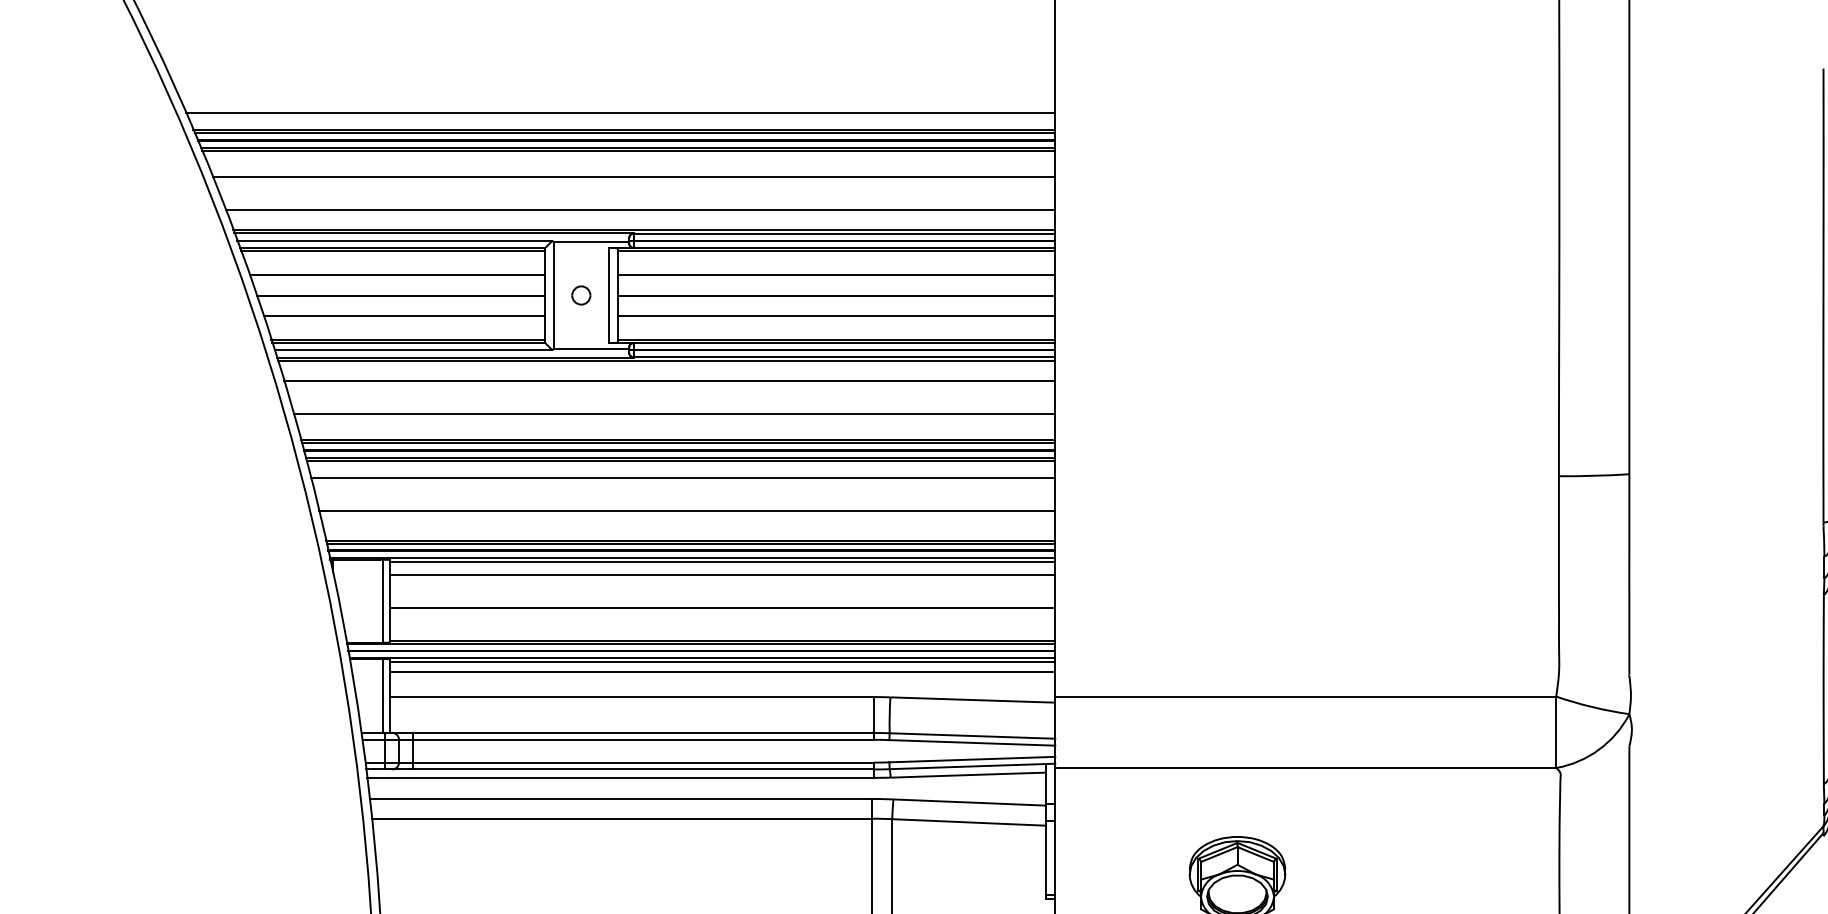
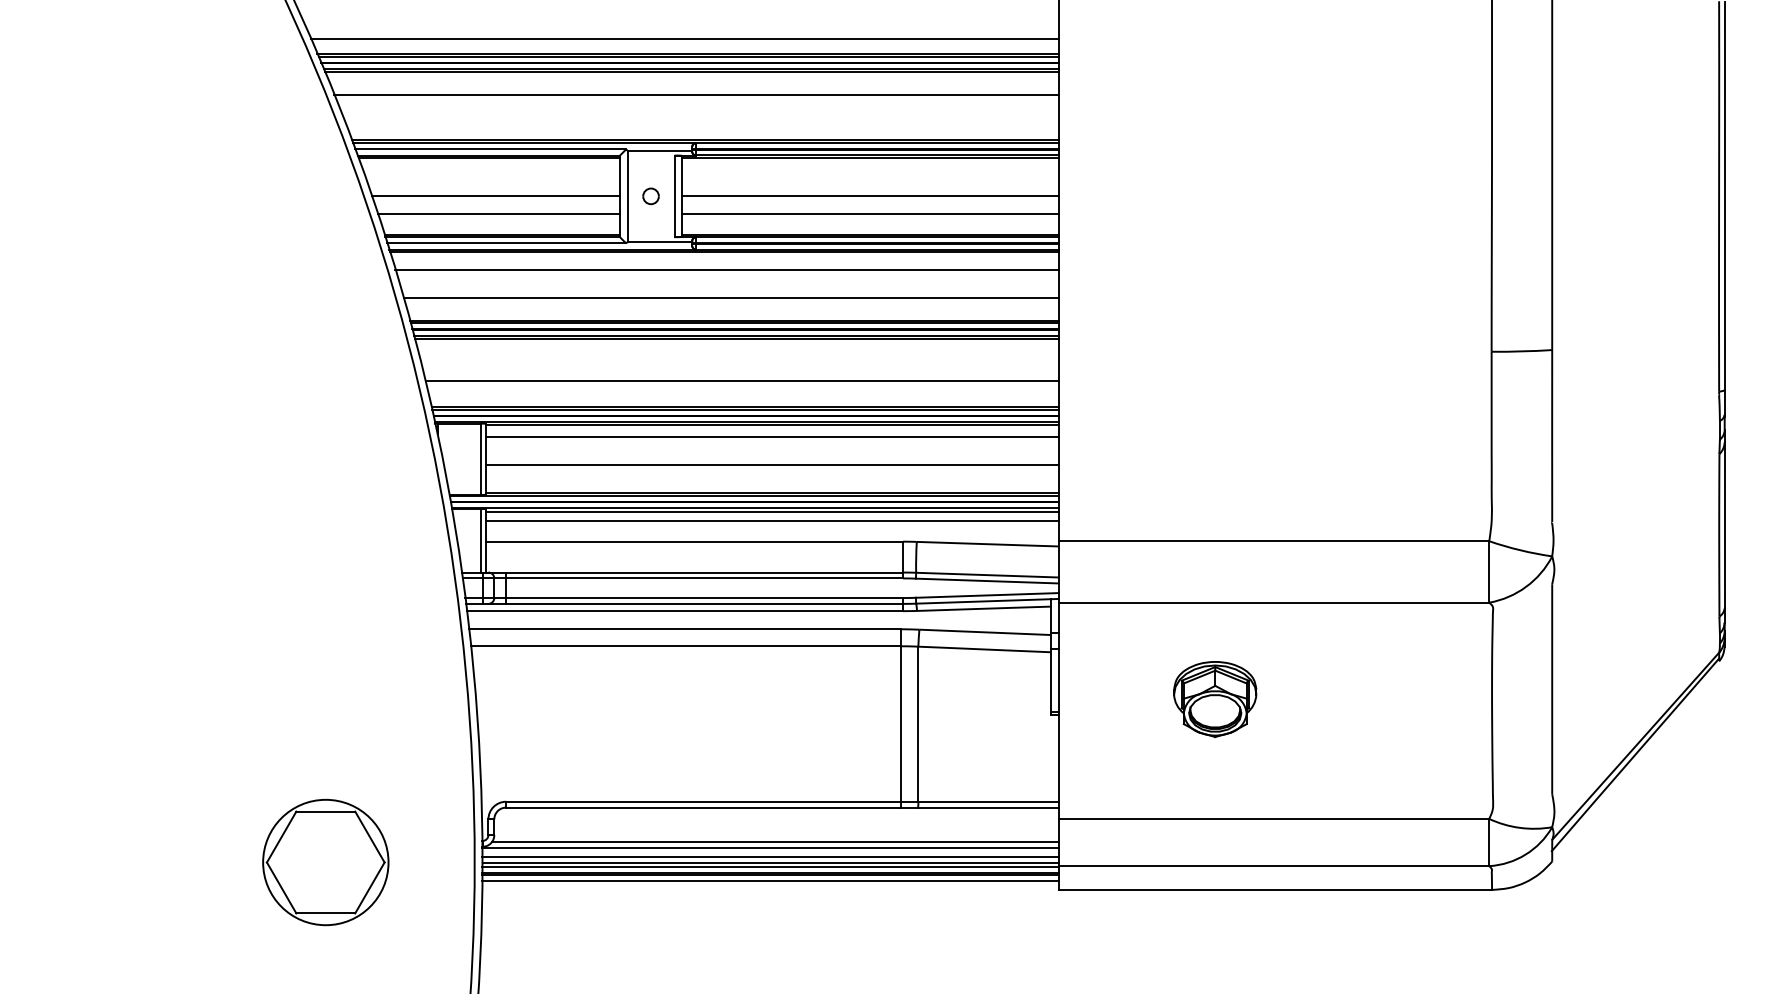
line: (640, 210) -> (701, 123), removed
line: (396, 274) -> (492, 178), removed
line: (836, 274) -> (870, 178), removed
line: (683, 478) -> (738, 353), removed

